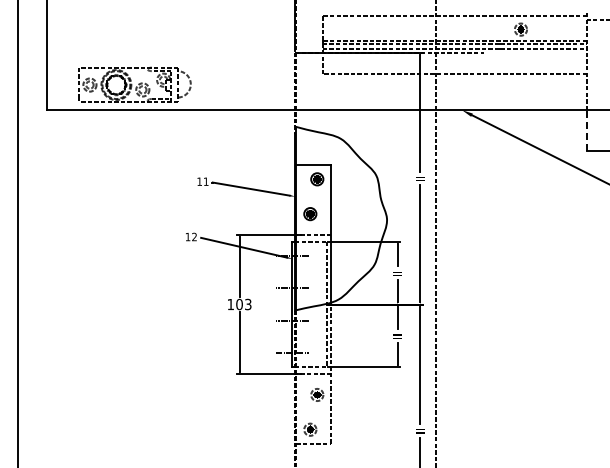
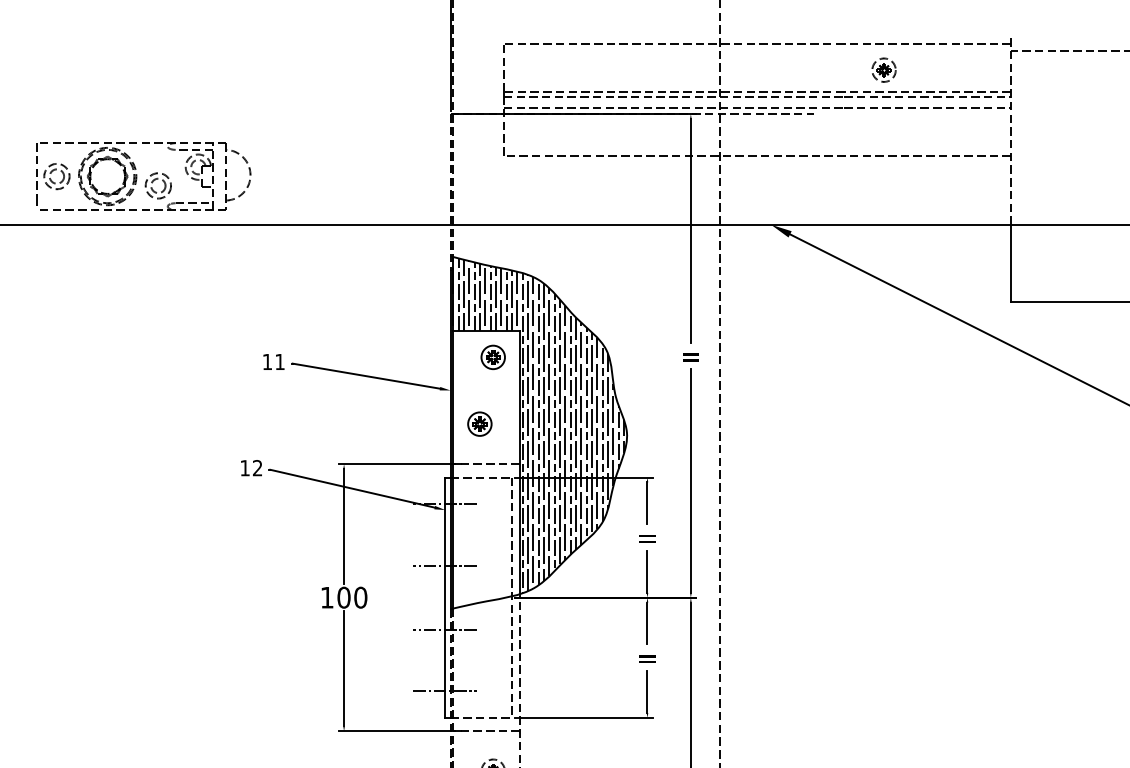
line: (587, 129) -> (1011, 261), dashed -> solid
hatch: (340, 214) -> (537, 424), added
text: (247, 304) -> (359, 597), 103 -> 100

